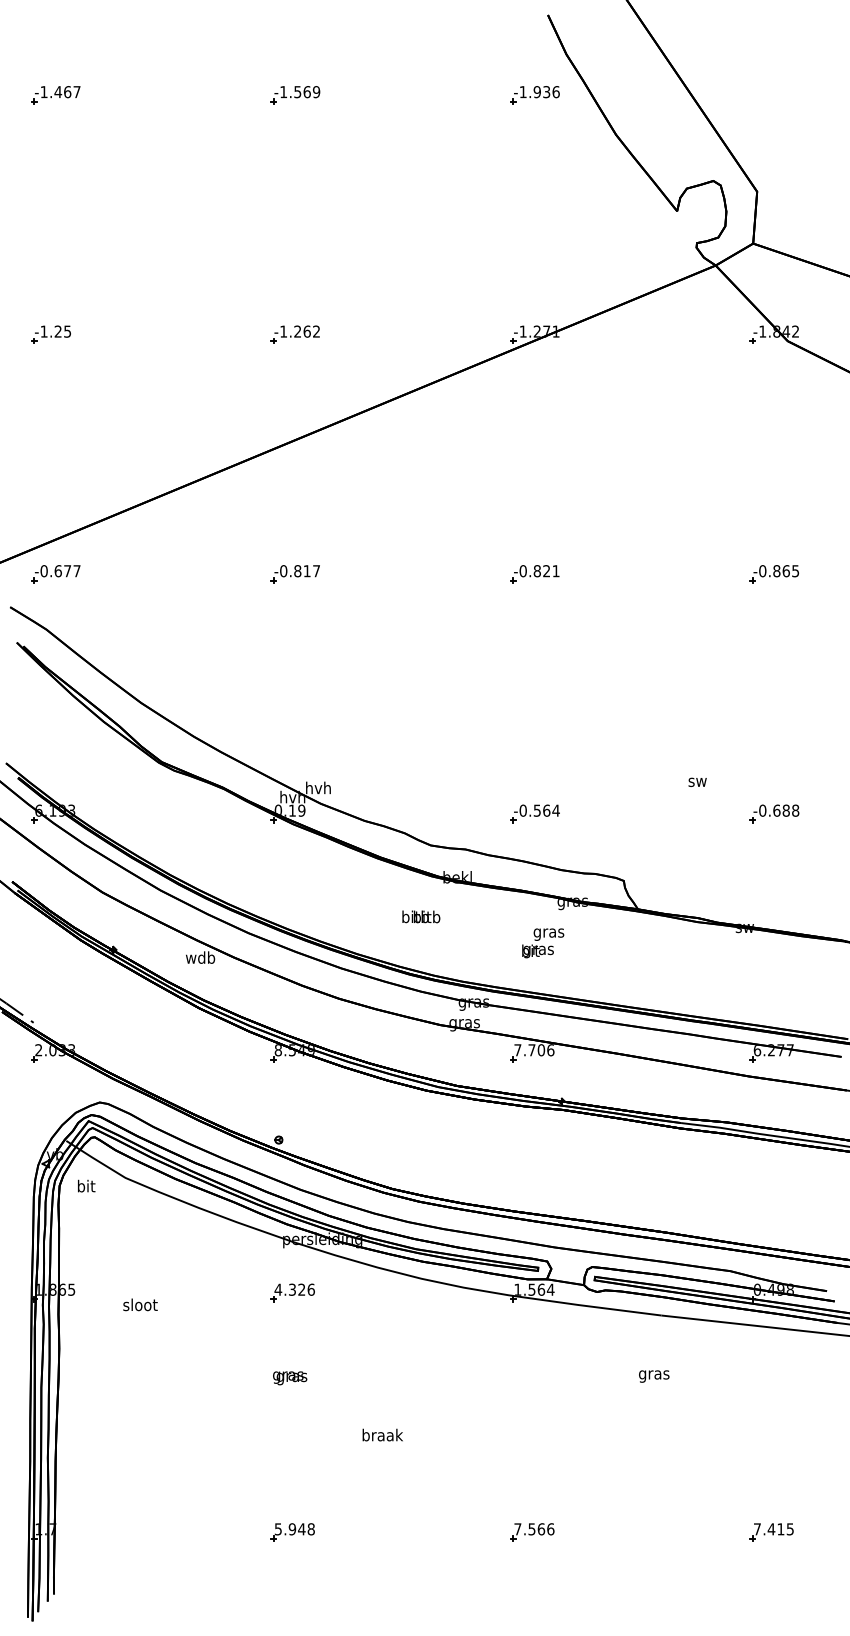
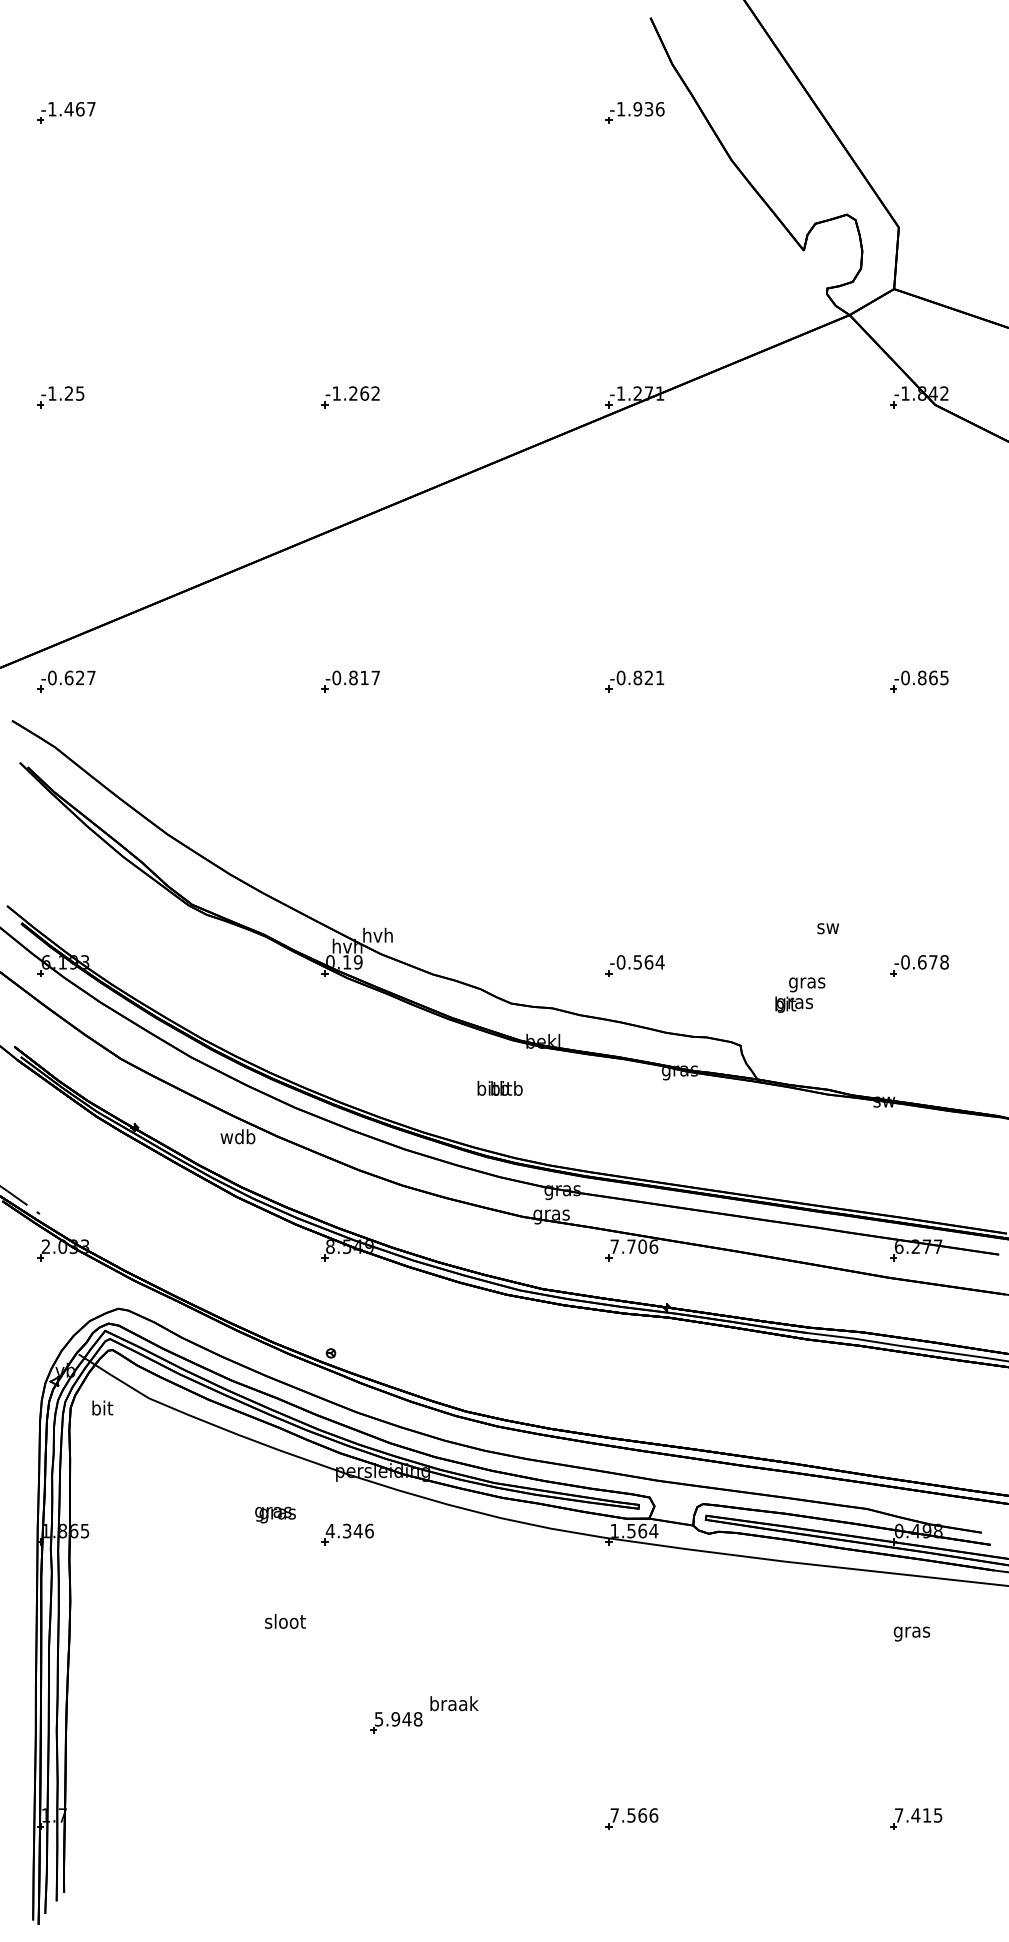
part: (295, 95) -> (350, 113), removed
text: (67, 571) -> (80, 678), -0.677 -> -0.627
text: (785, 810) -> (932, 962), -0.688 -> -0.678
text: (543, 943) -> (800, 995), moved
text: (301, 1289) -> (357, 1530), 4.326 -> 4.346
text: (140, 1304) -> (285, 1620), moved
text: (654, 1376) -> (912, 1634), moved
text: (290, 1378) -> (275, 1515), moved
part: (292, 1532) -> (395, 1723), moved

